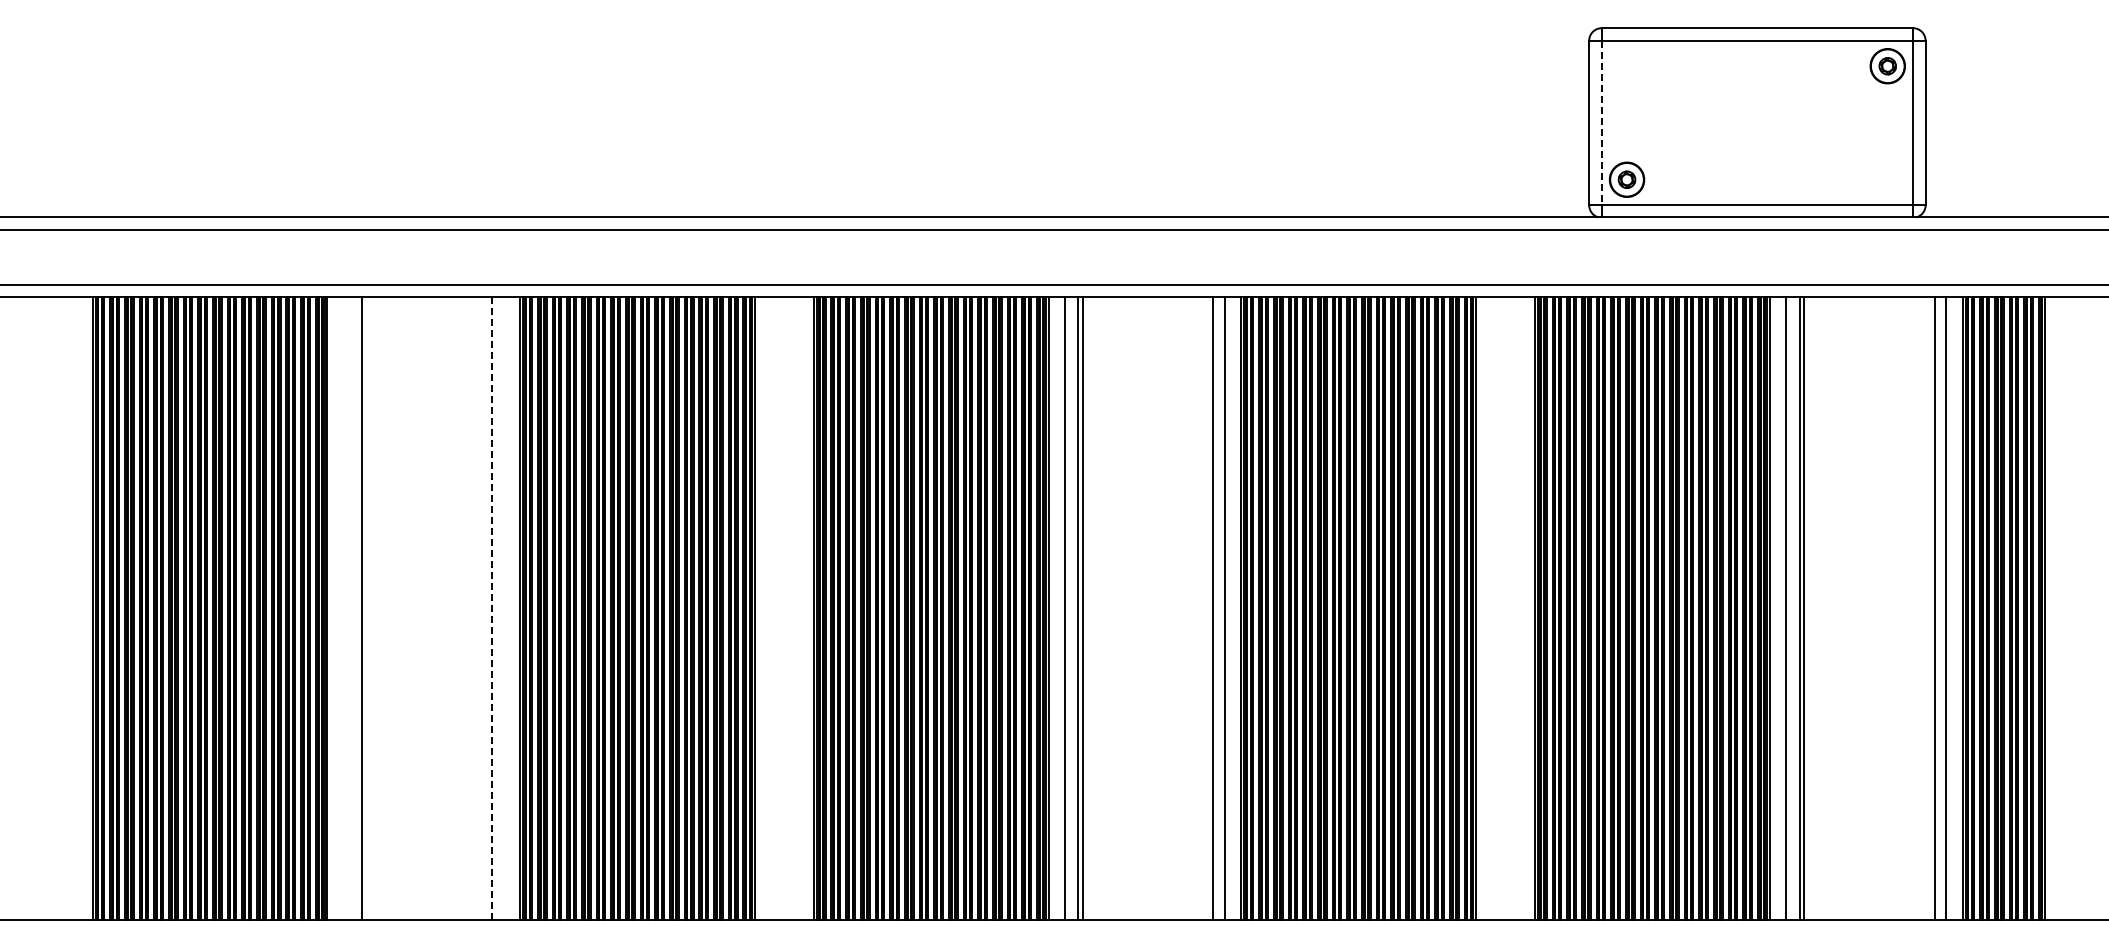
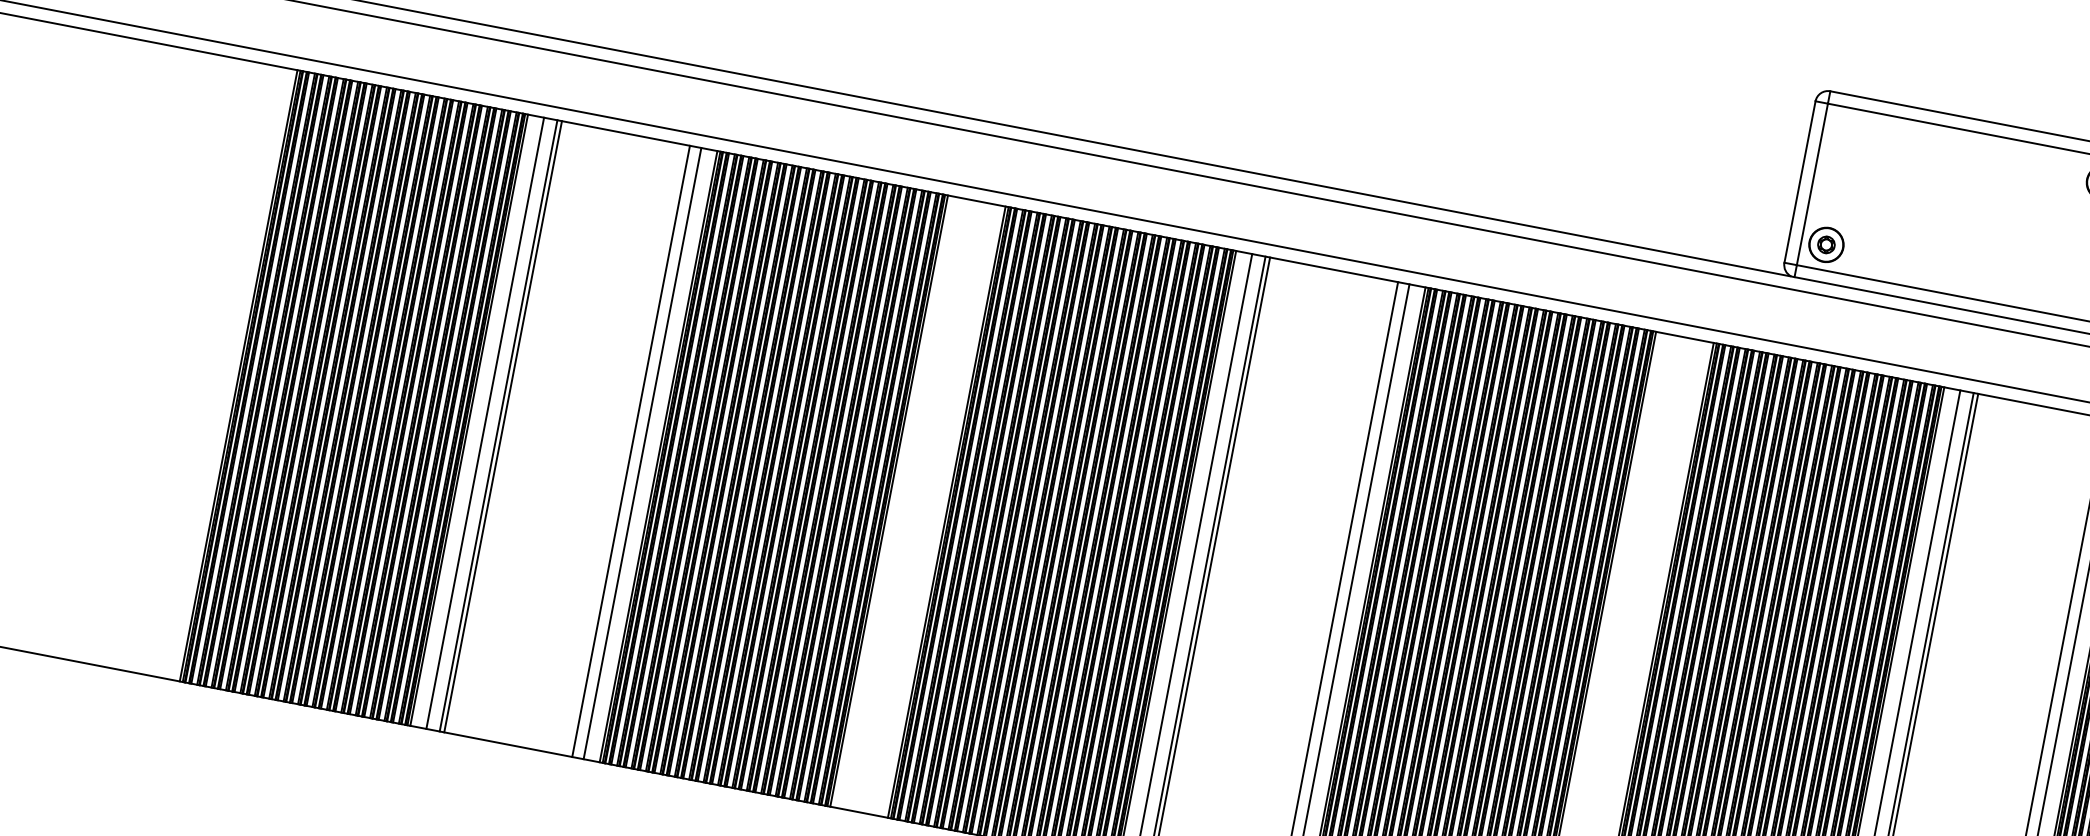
line: (1601, 123) -> (1812, 184), dashed -> solid
line: (343, 608) -> (485, 423), added
line: (357, 608) -> (498, 425), added
line: (503, 608) -> (642, 453), added
line: (492, 609) -> (631, 452), dashed -> solid

